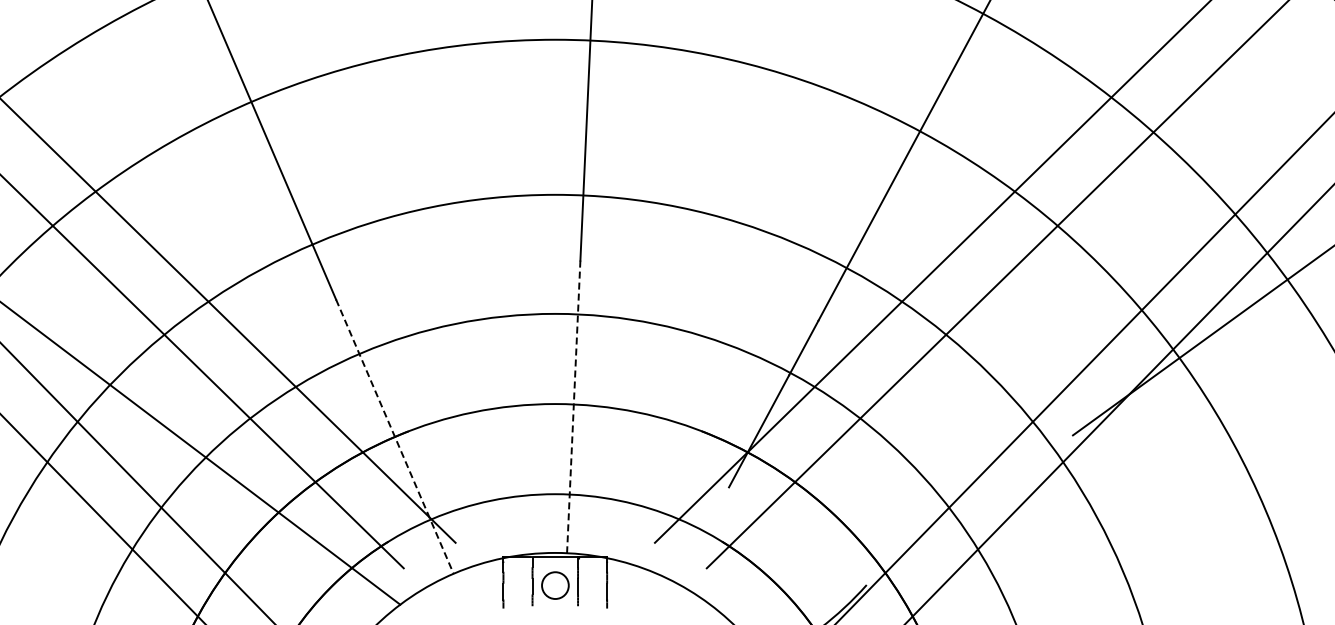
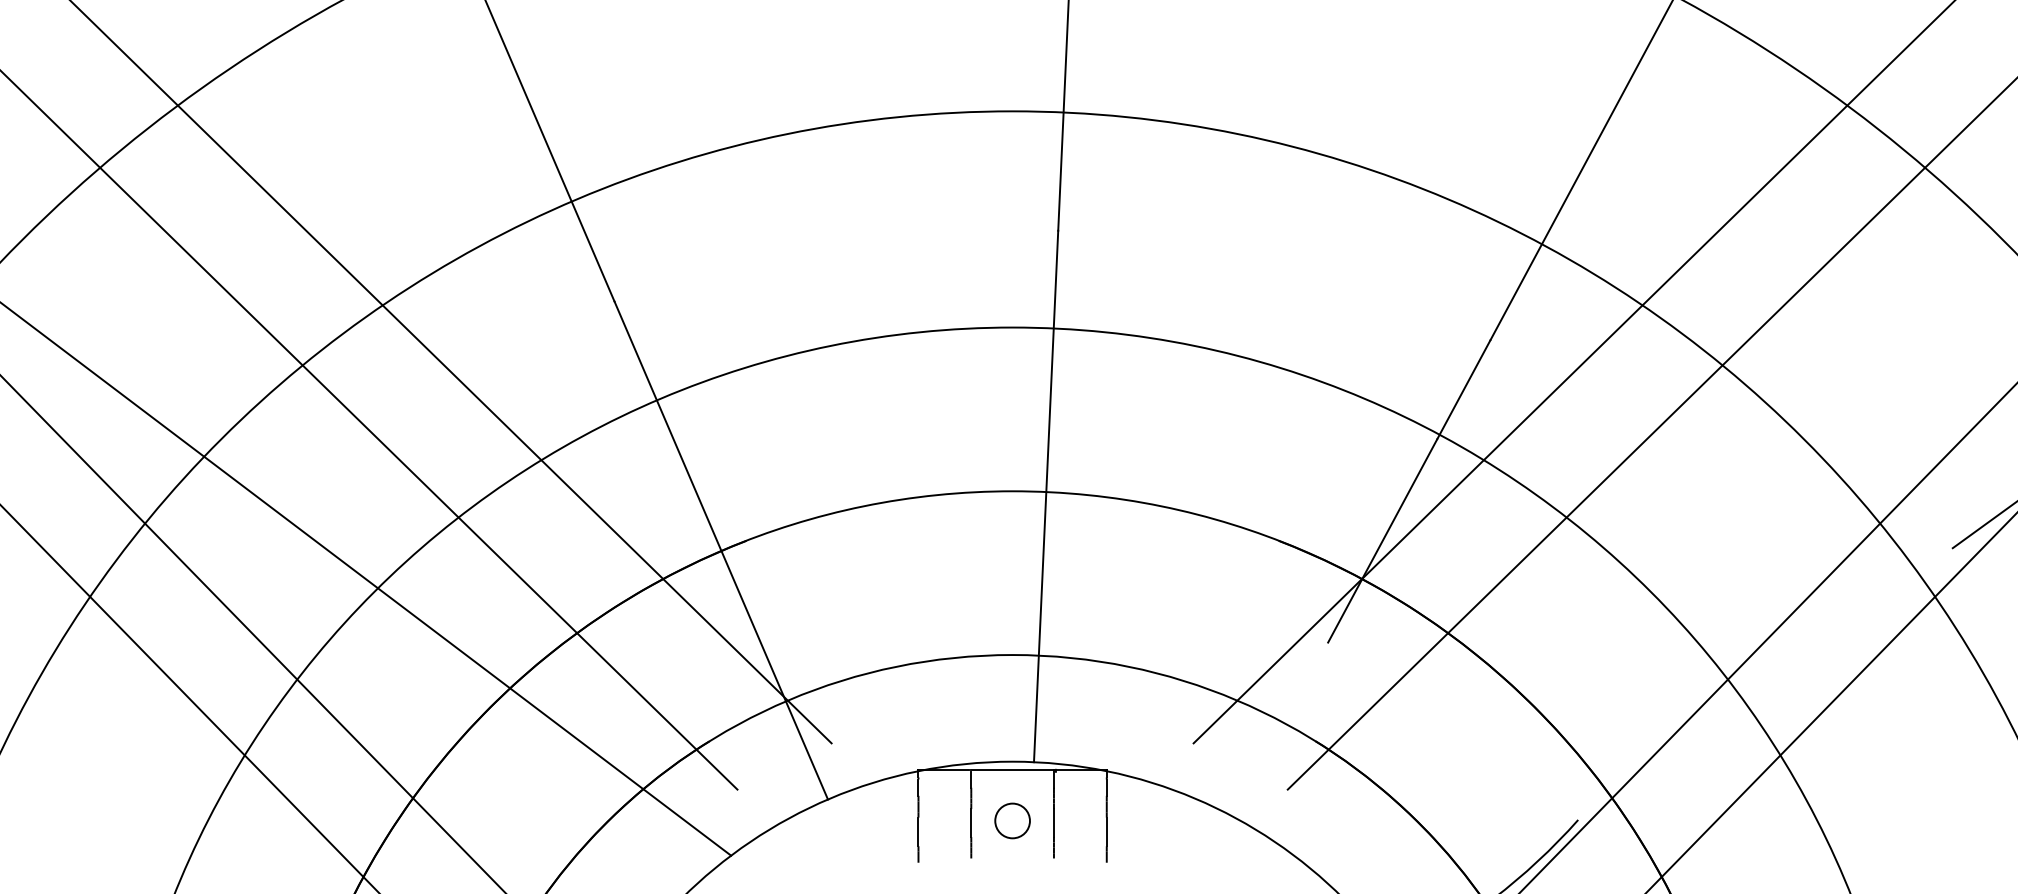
line: (573, 407) -> (1045, 497), dashed -> solid
line: (395, 437) -> (722, 552), dashed -> solid
circle: (554, 585) -> (1011, 820), size x0.71

